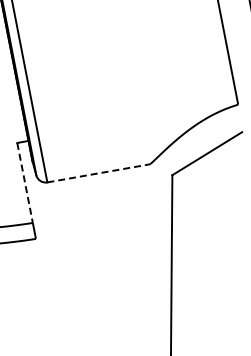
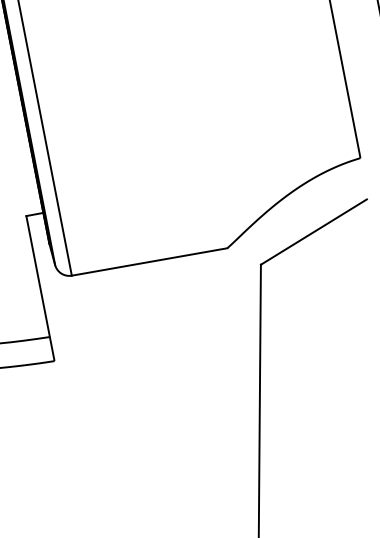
line: (99, 173) -> (150, 262), dashed -> solid
line: (25, 182) -> (38, 275), dashed -> solid

